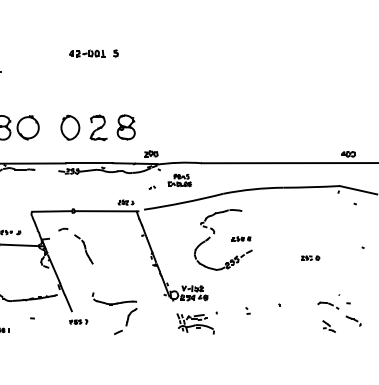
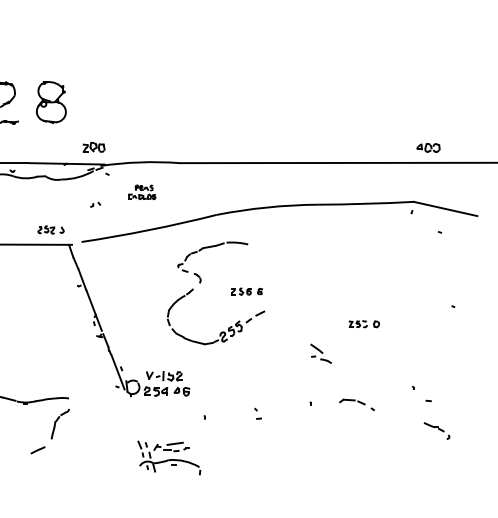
part: (179, 180) -> (141, 192), size x0.7
part: (328, 305) -> (357, 404), moved
part: (195, 323) -> (168, 457), moved
part: (328, 326) -> (319, 353), moved

